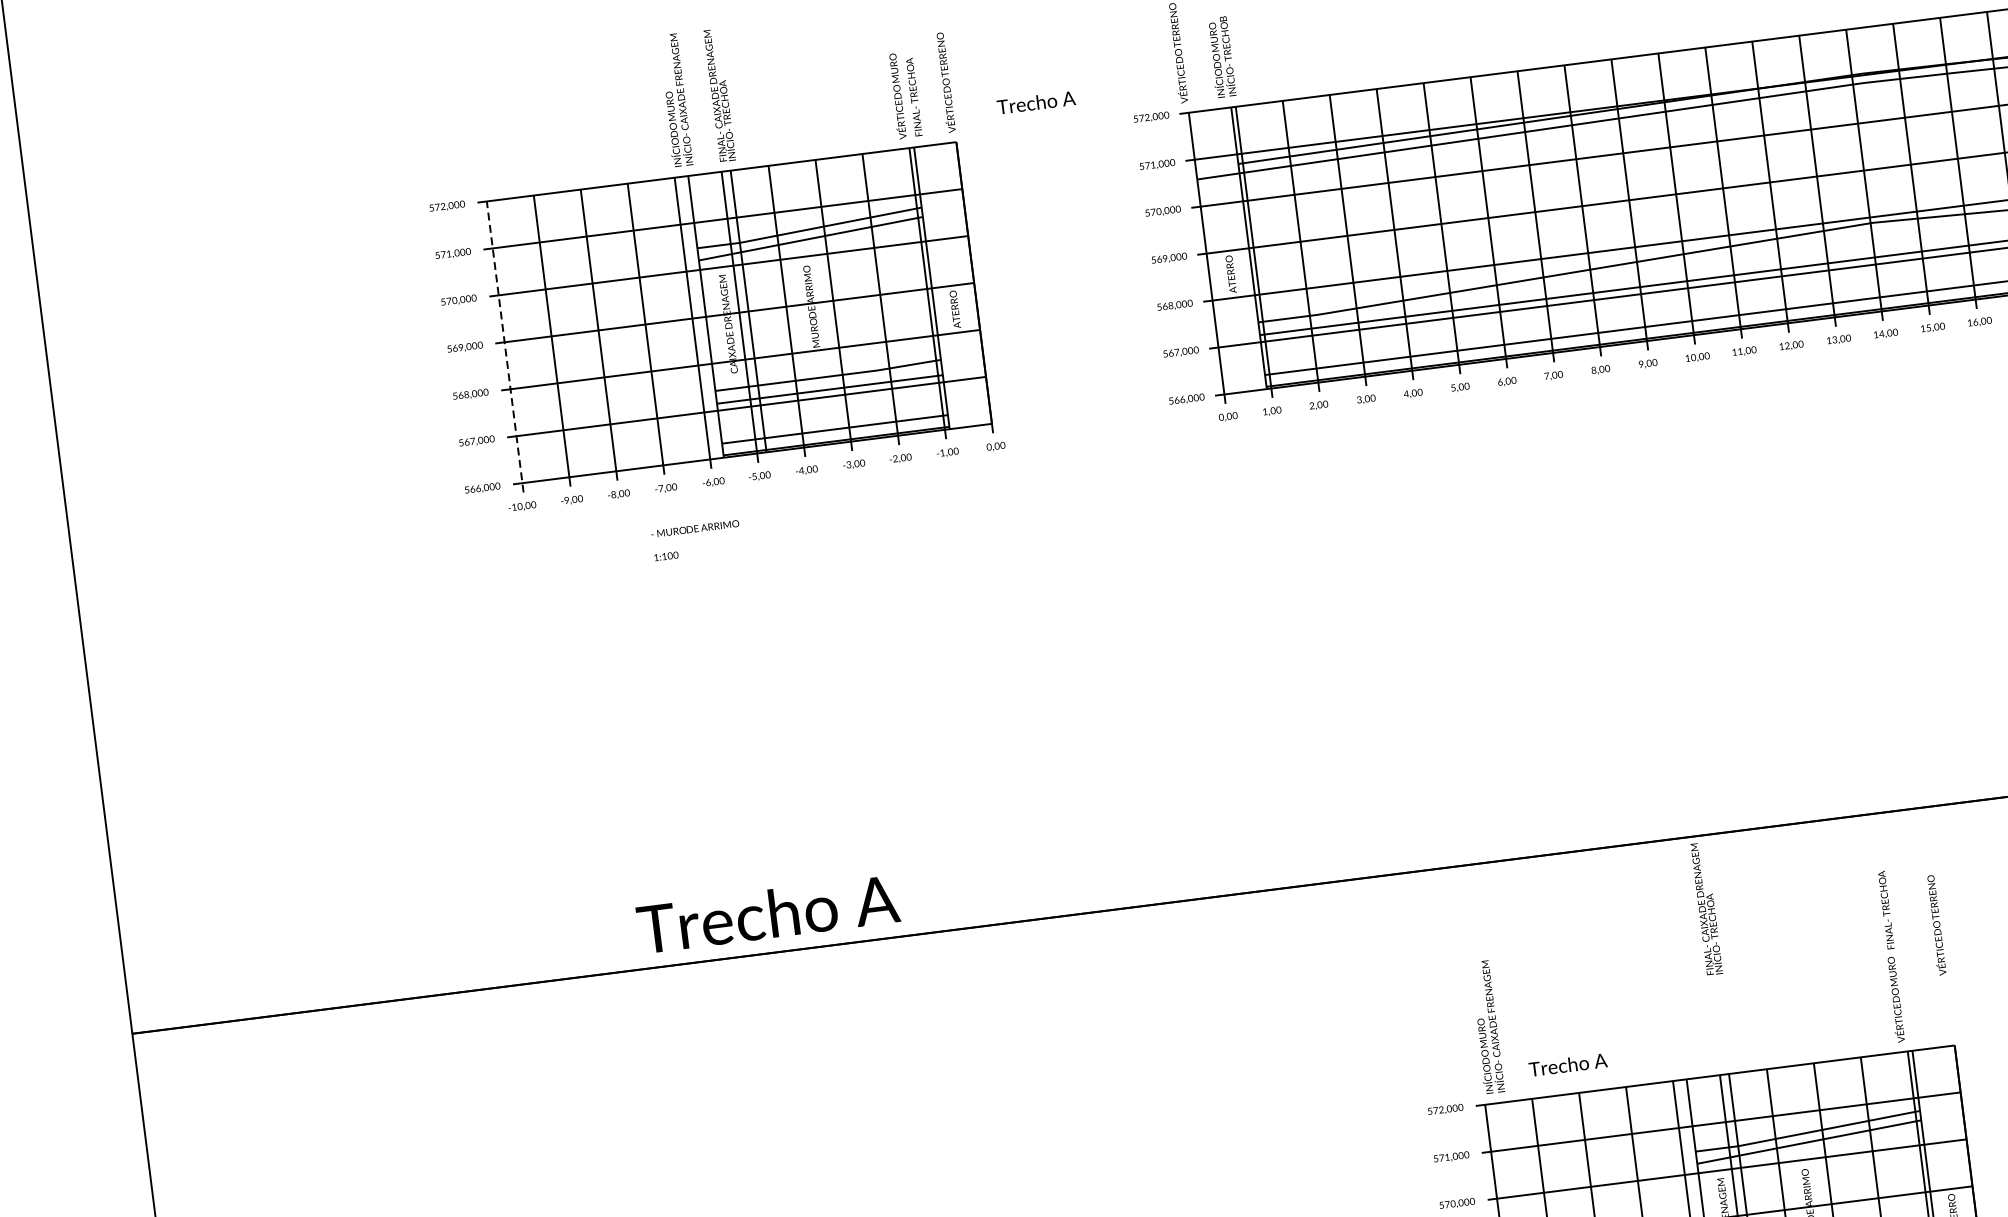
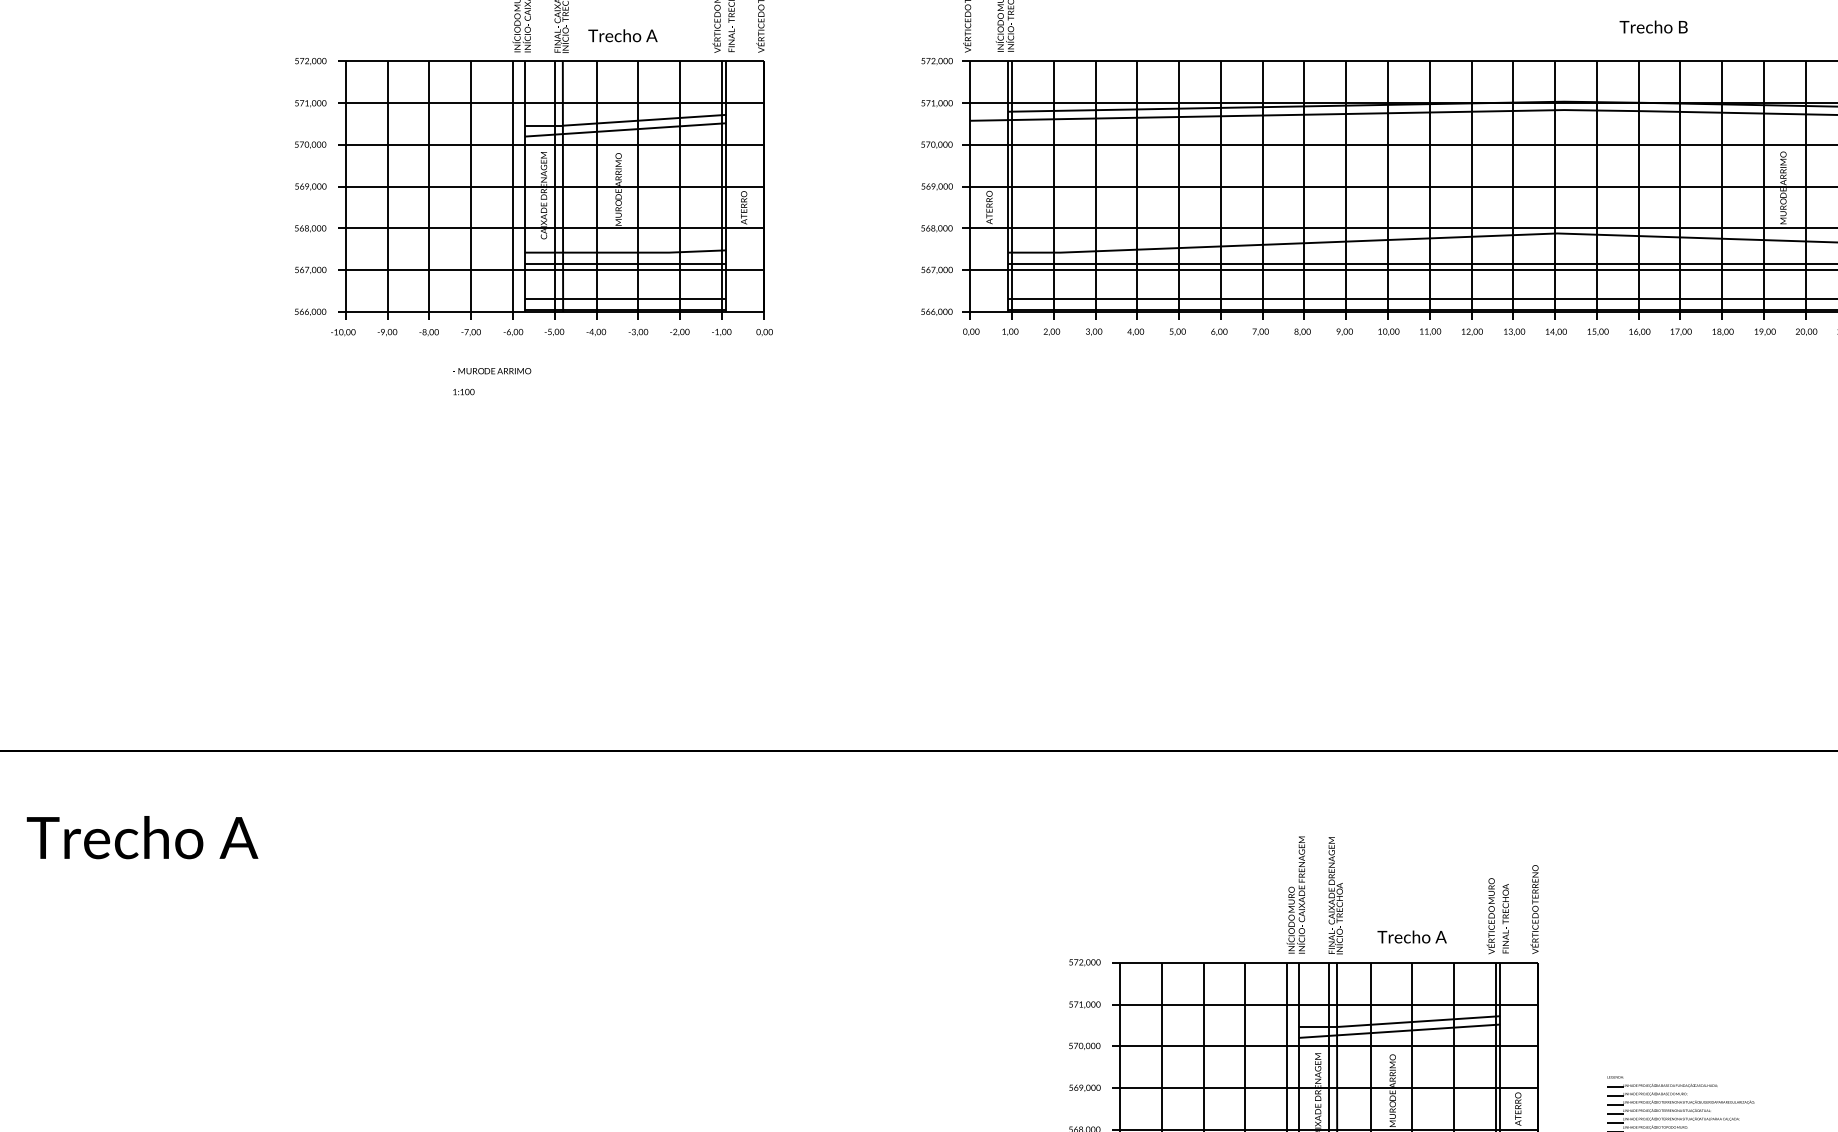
text: (1035, 102) -> (622, 35), moved
line: (504, 346) -> (345, 190), dashed -> solid
text: (1706, 908) -> (1335, 895), moved
text: (1885, 909) -> (1505, 918), moved
text: (768, 914) -> (142, 837), moved
text: (1935, 925) -> (1534, 909), moved
text: (1486, 1026) -> (1295, 894), moved
text: (1567, 1064) -> (1411, 936), moved

